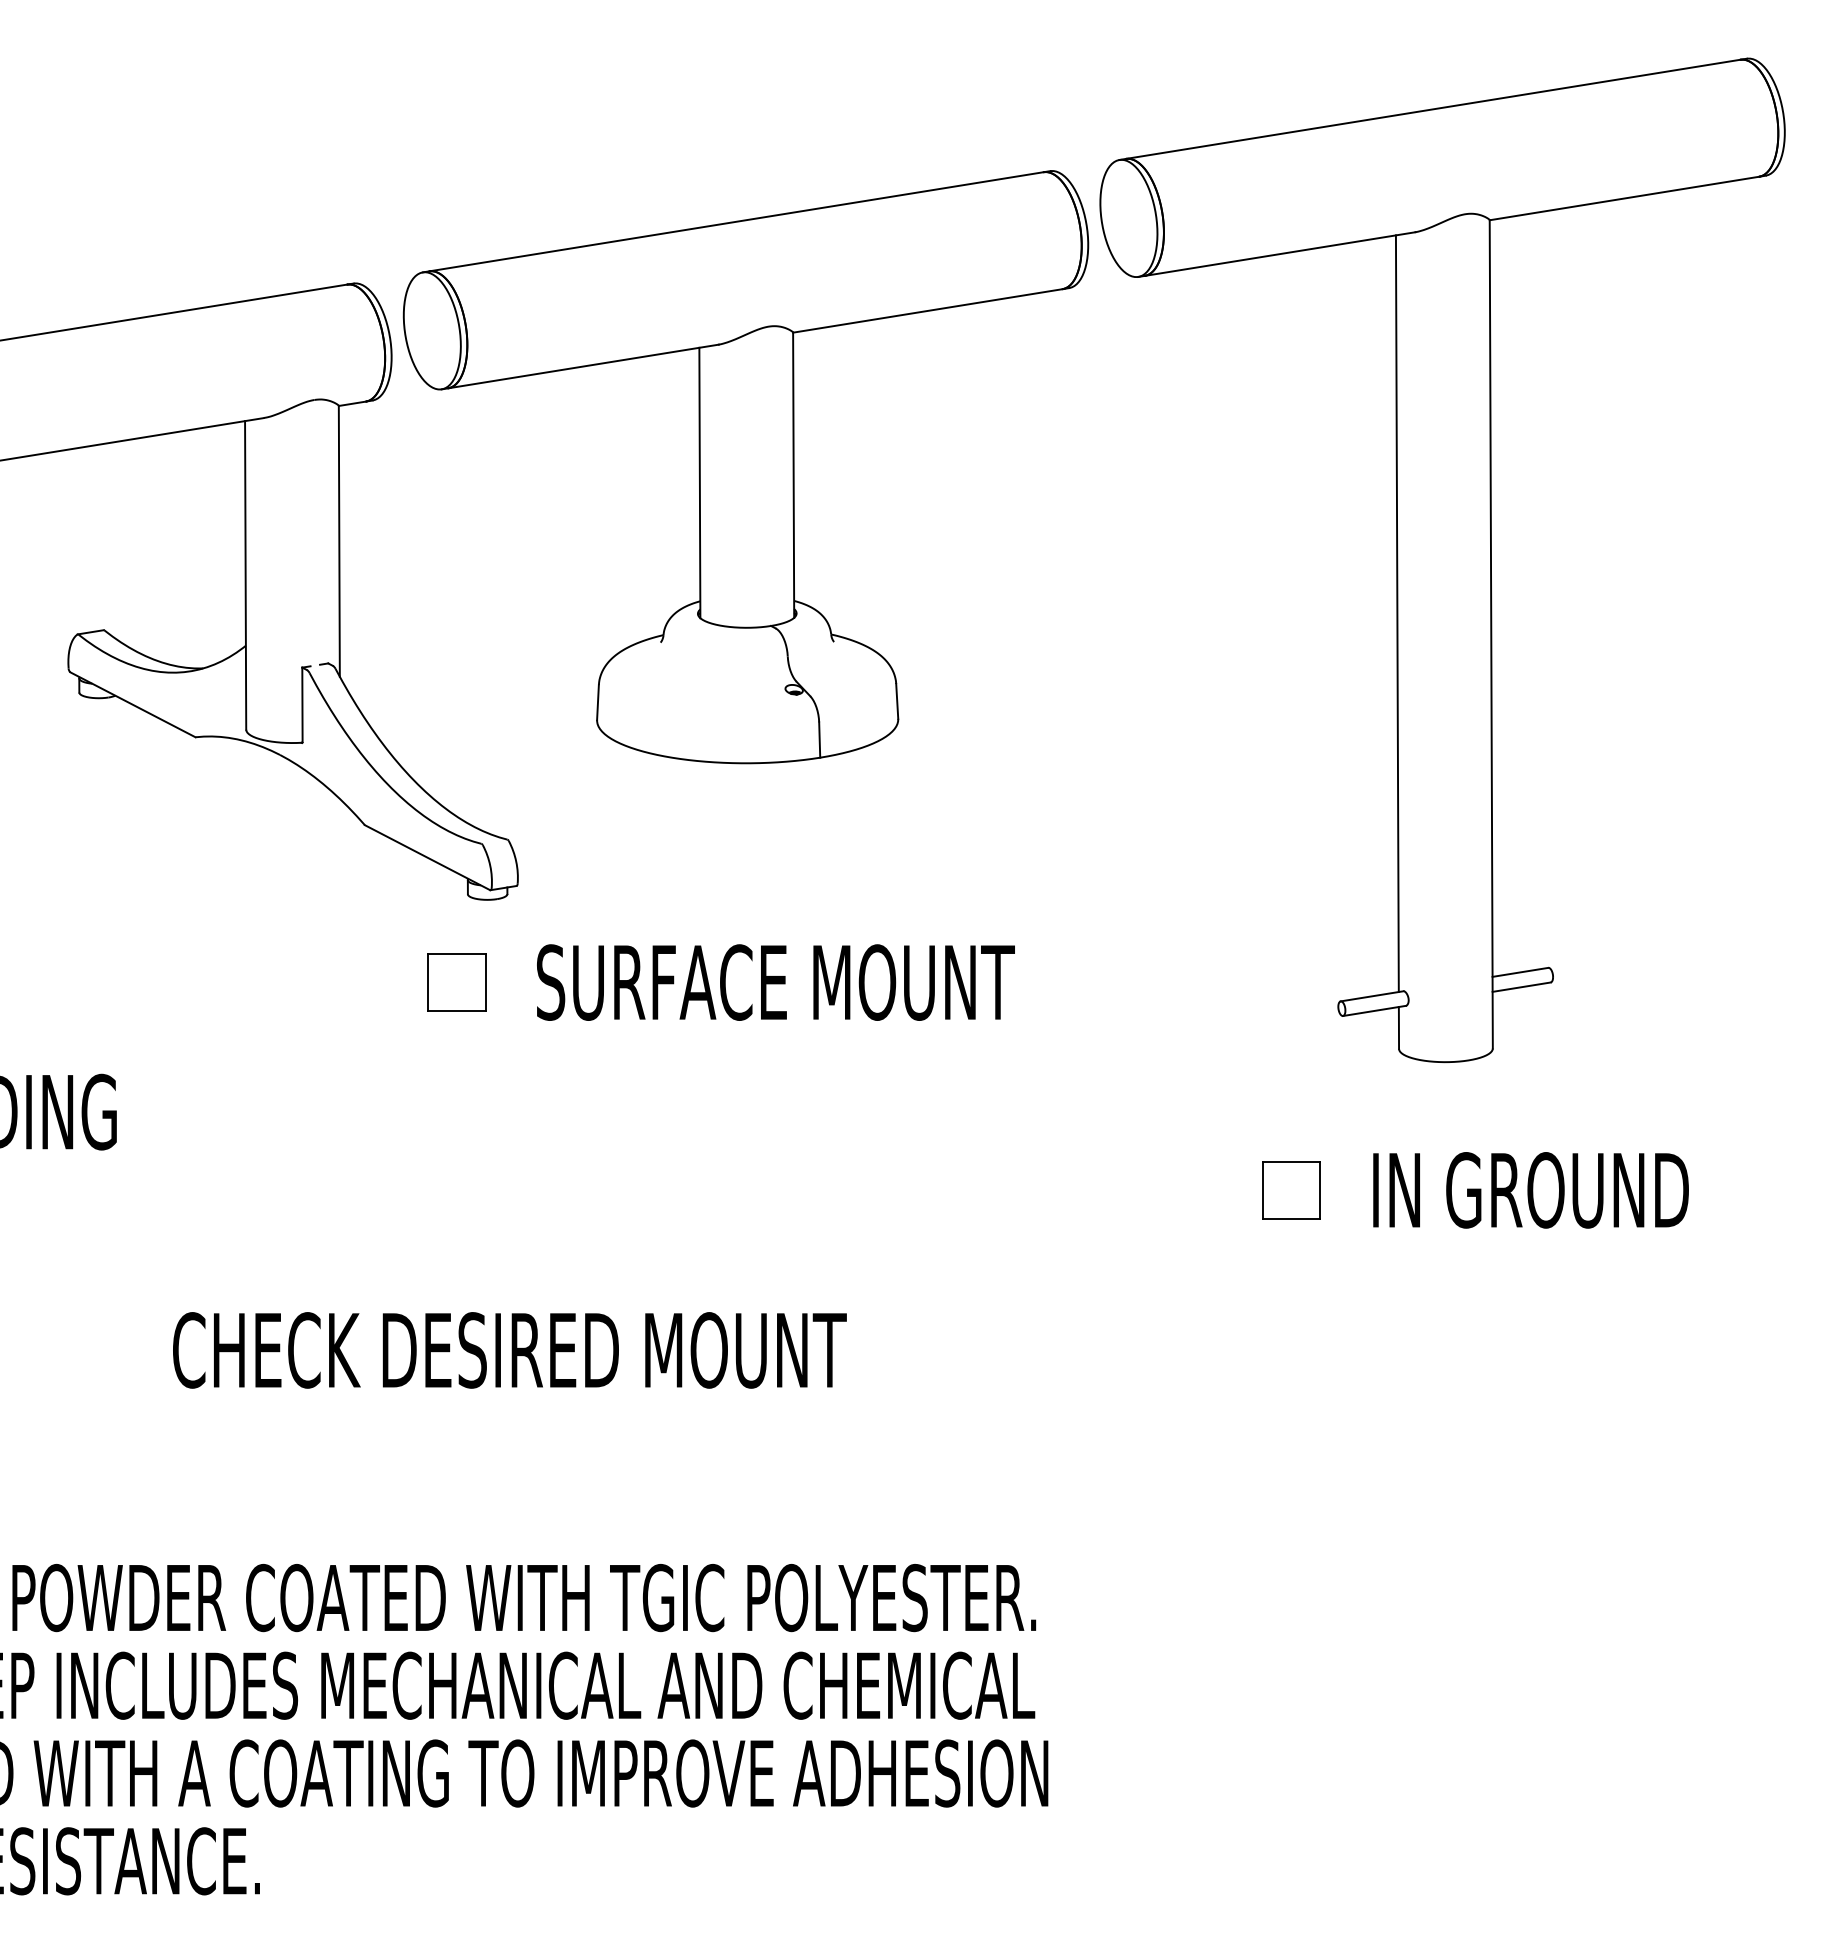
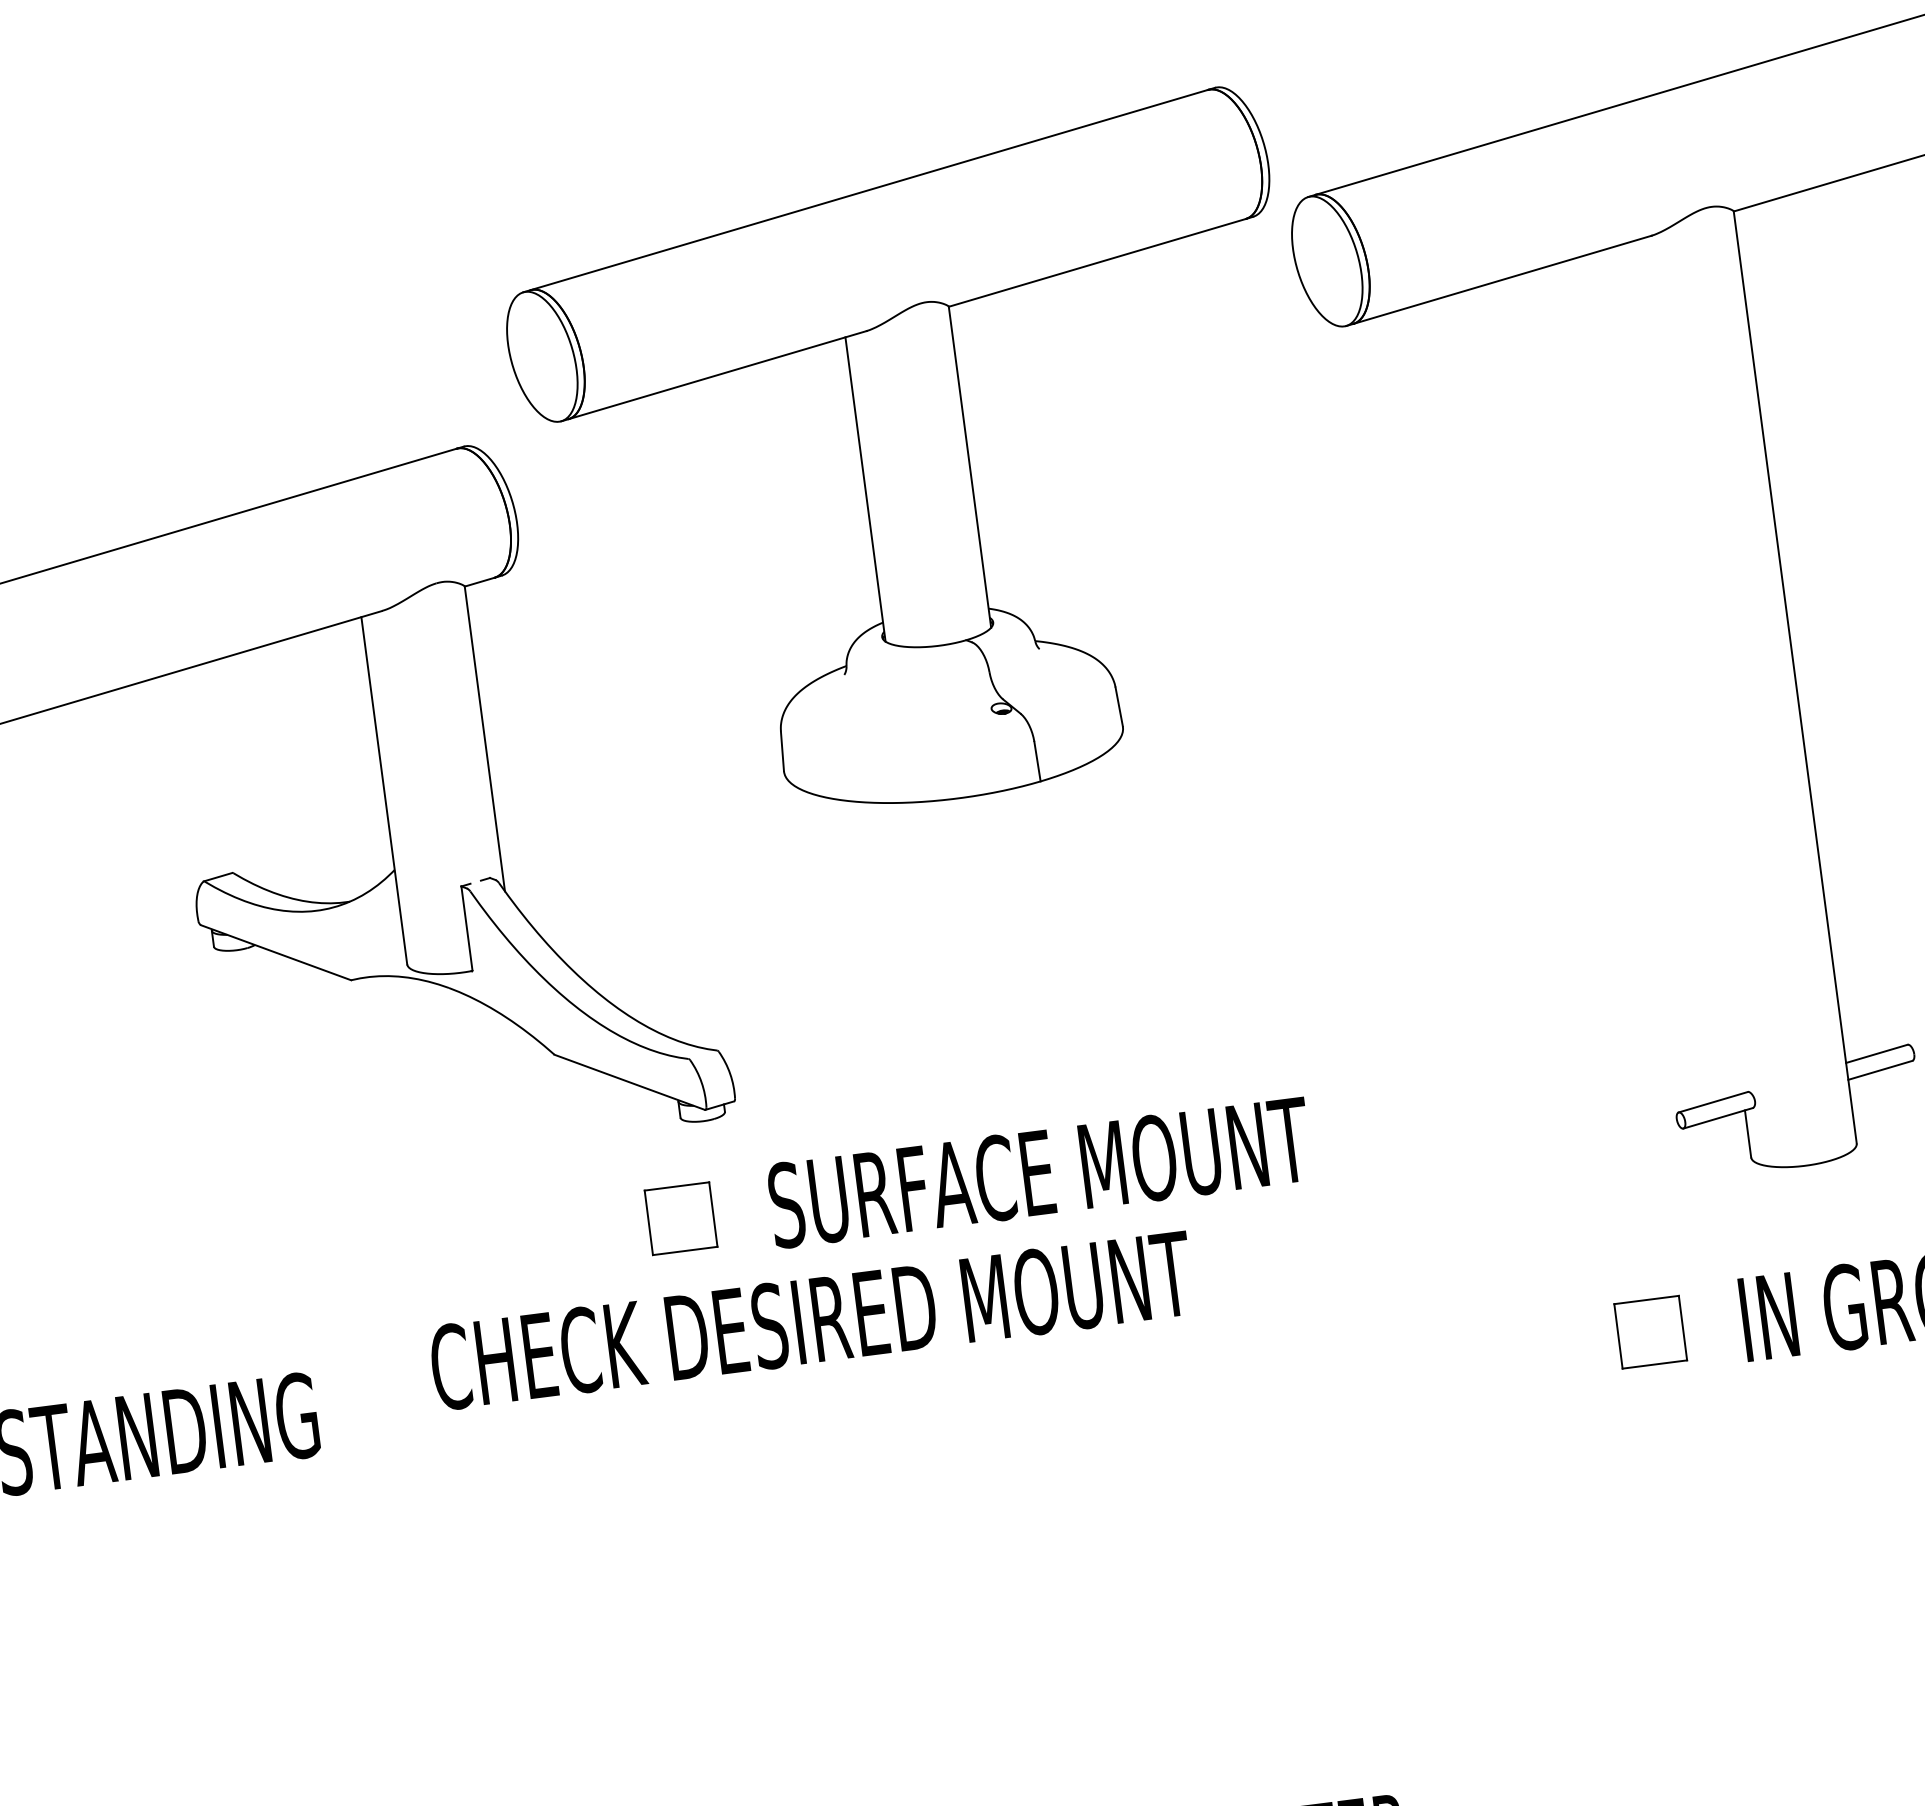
part: (745, 467) -> (914, 465), moved
line: (1396, 613) -> (1685, 667), removed
text: (509, 1350) -> (811, 1320), moved

